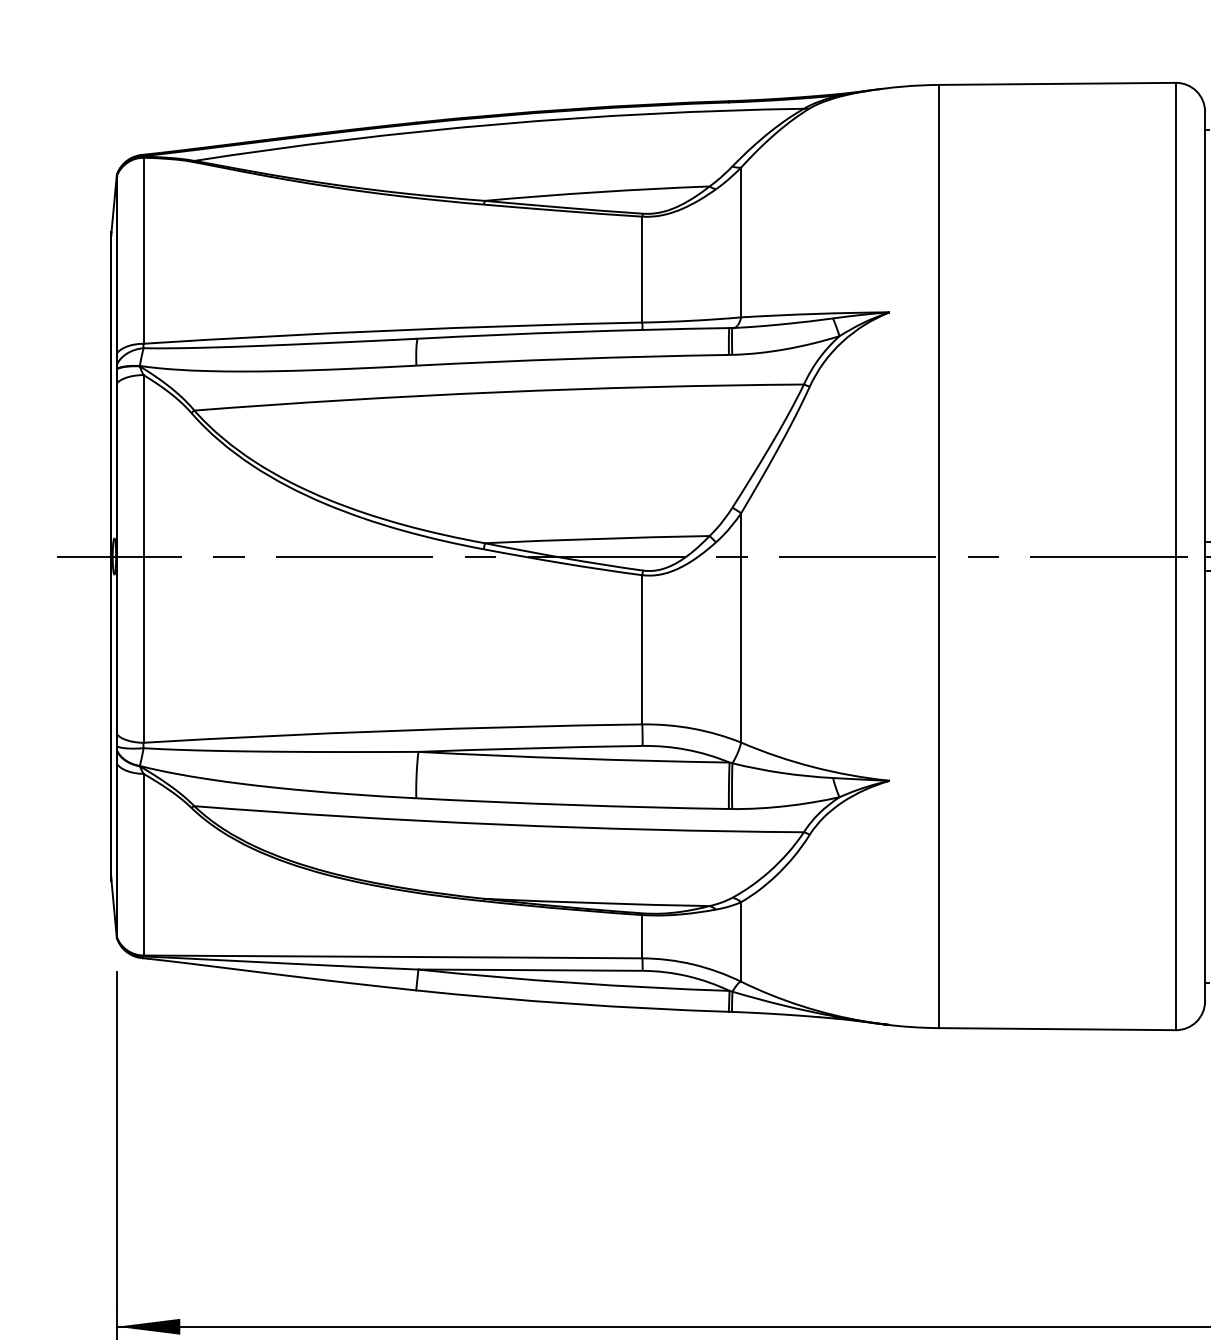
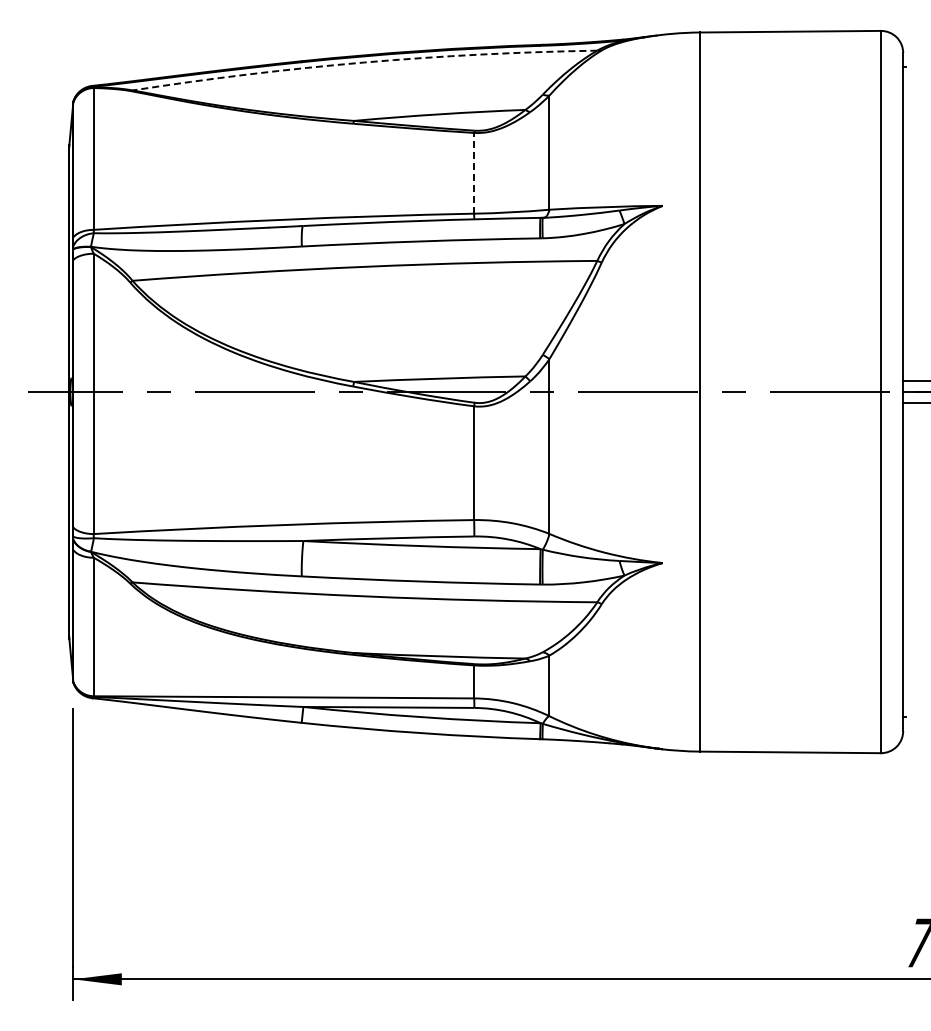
arc: (498, 124) -> (364, 62), solid -> dashed
line: (642, 268) -> (474, 172), solid -> dashed

